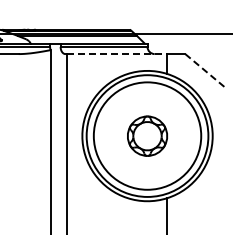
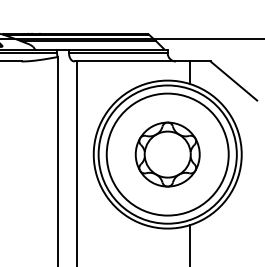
line: (117, 54) -> (133, 61), dashed -> solid
line: (205, 71) -> (233, 81), dashed -> solid
part: (147, 136) -> (167, 155), size x1.43

